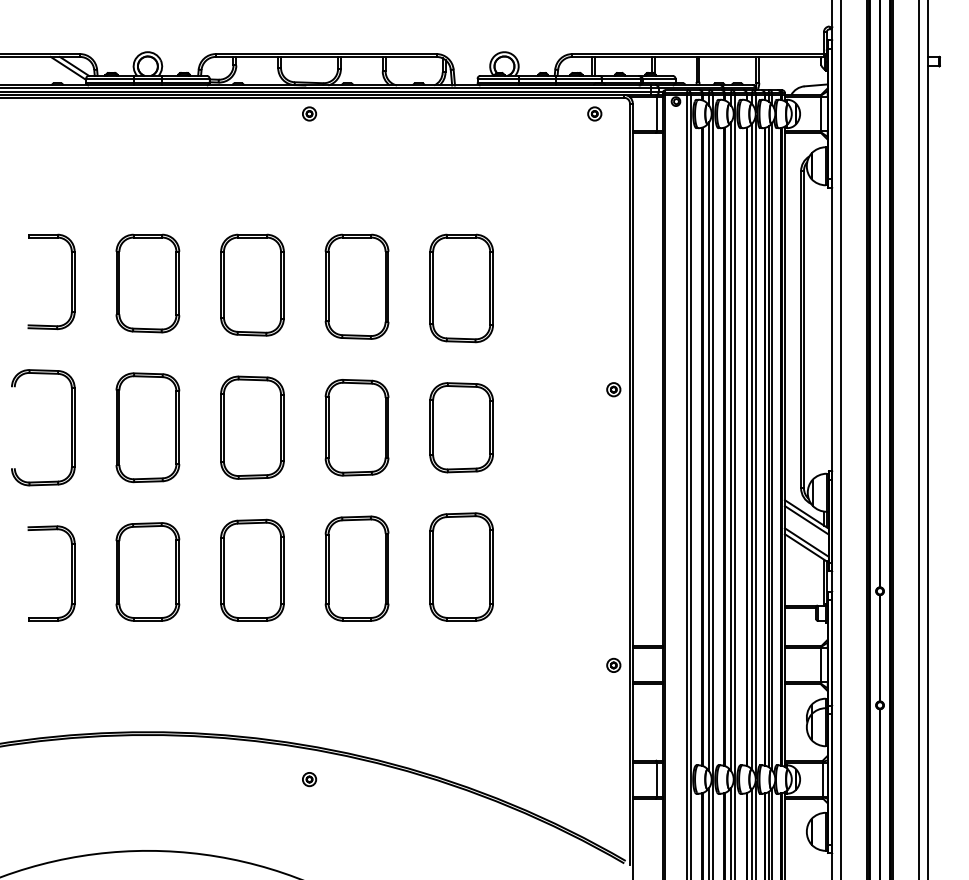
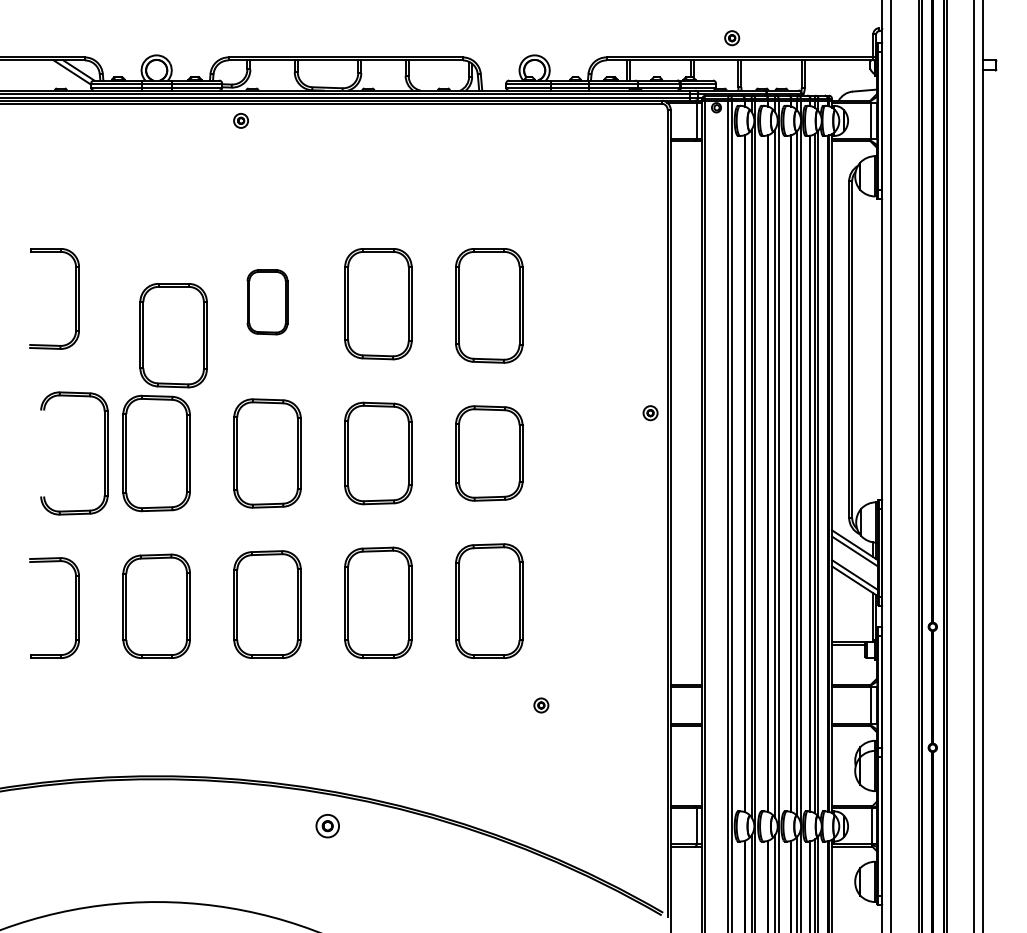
part: (309, 113) -> (241, 120), moved
part: (594, 113) -> (731, 37), moved
part: (147, 283) -> (173, 335), moved
part: (252, 284) -> (267, 301), size x0.6
part: (71, 427) -> (104, 453), moved
part: (613, 664) -> (541, 704), moved
part: (309, 779) -> (327, 826), size x1.6

